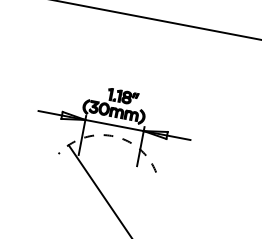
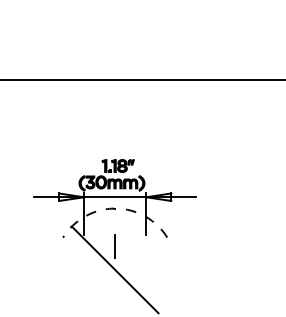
line: (106, 171) -> (115, 246), added

